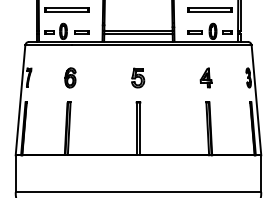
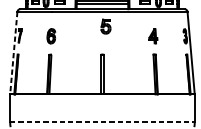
part: (138, 77) -> (106, 26), moved
line: (20, 100) -> (13, 53), solid -> dashed
line: (138, 192) -> (102, 122), solid -> dashed

